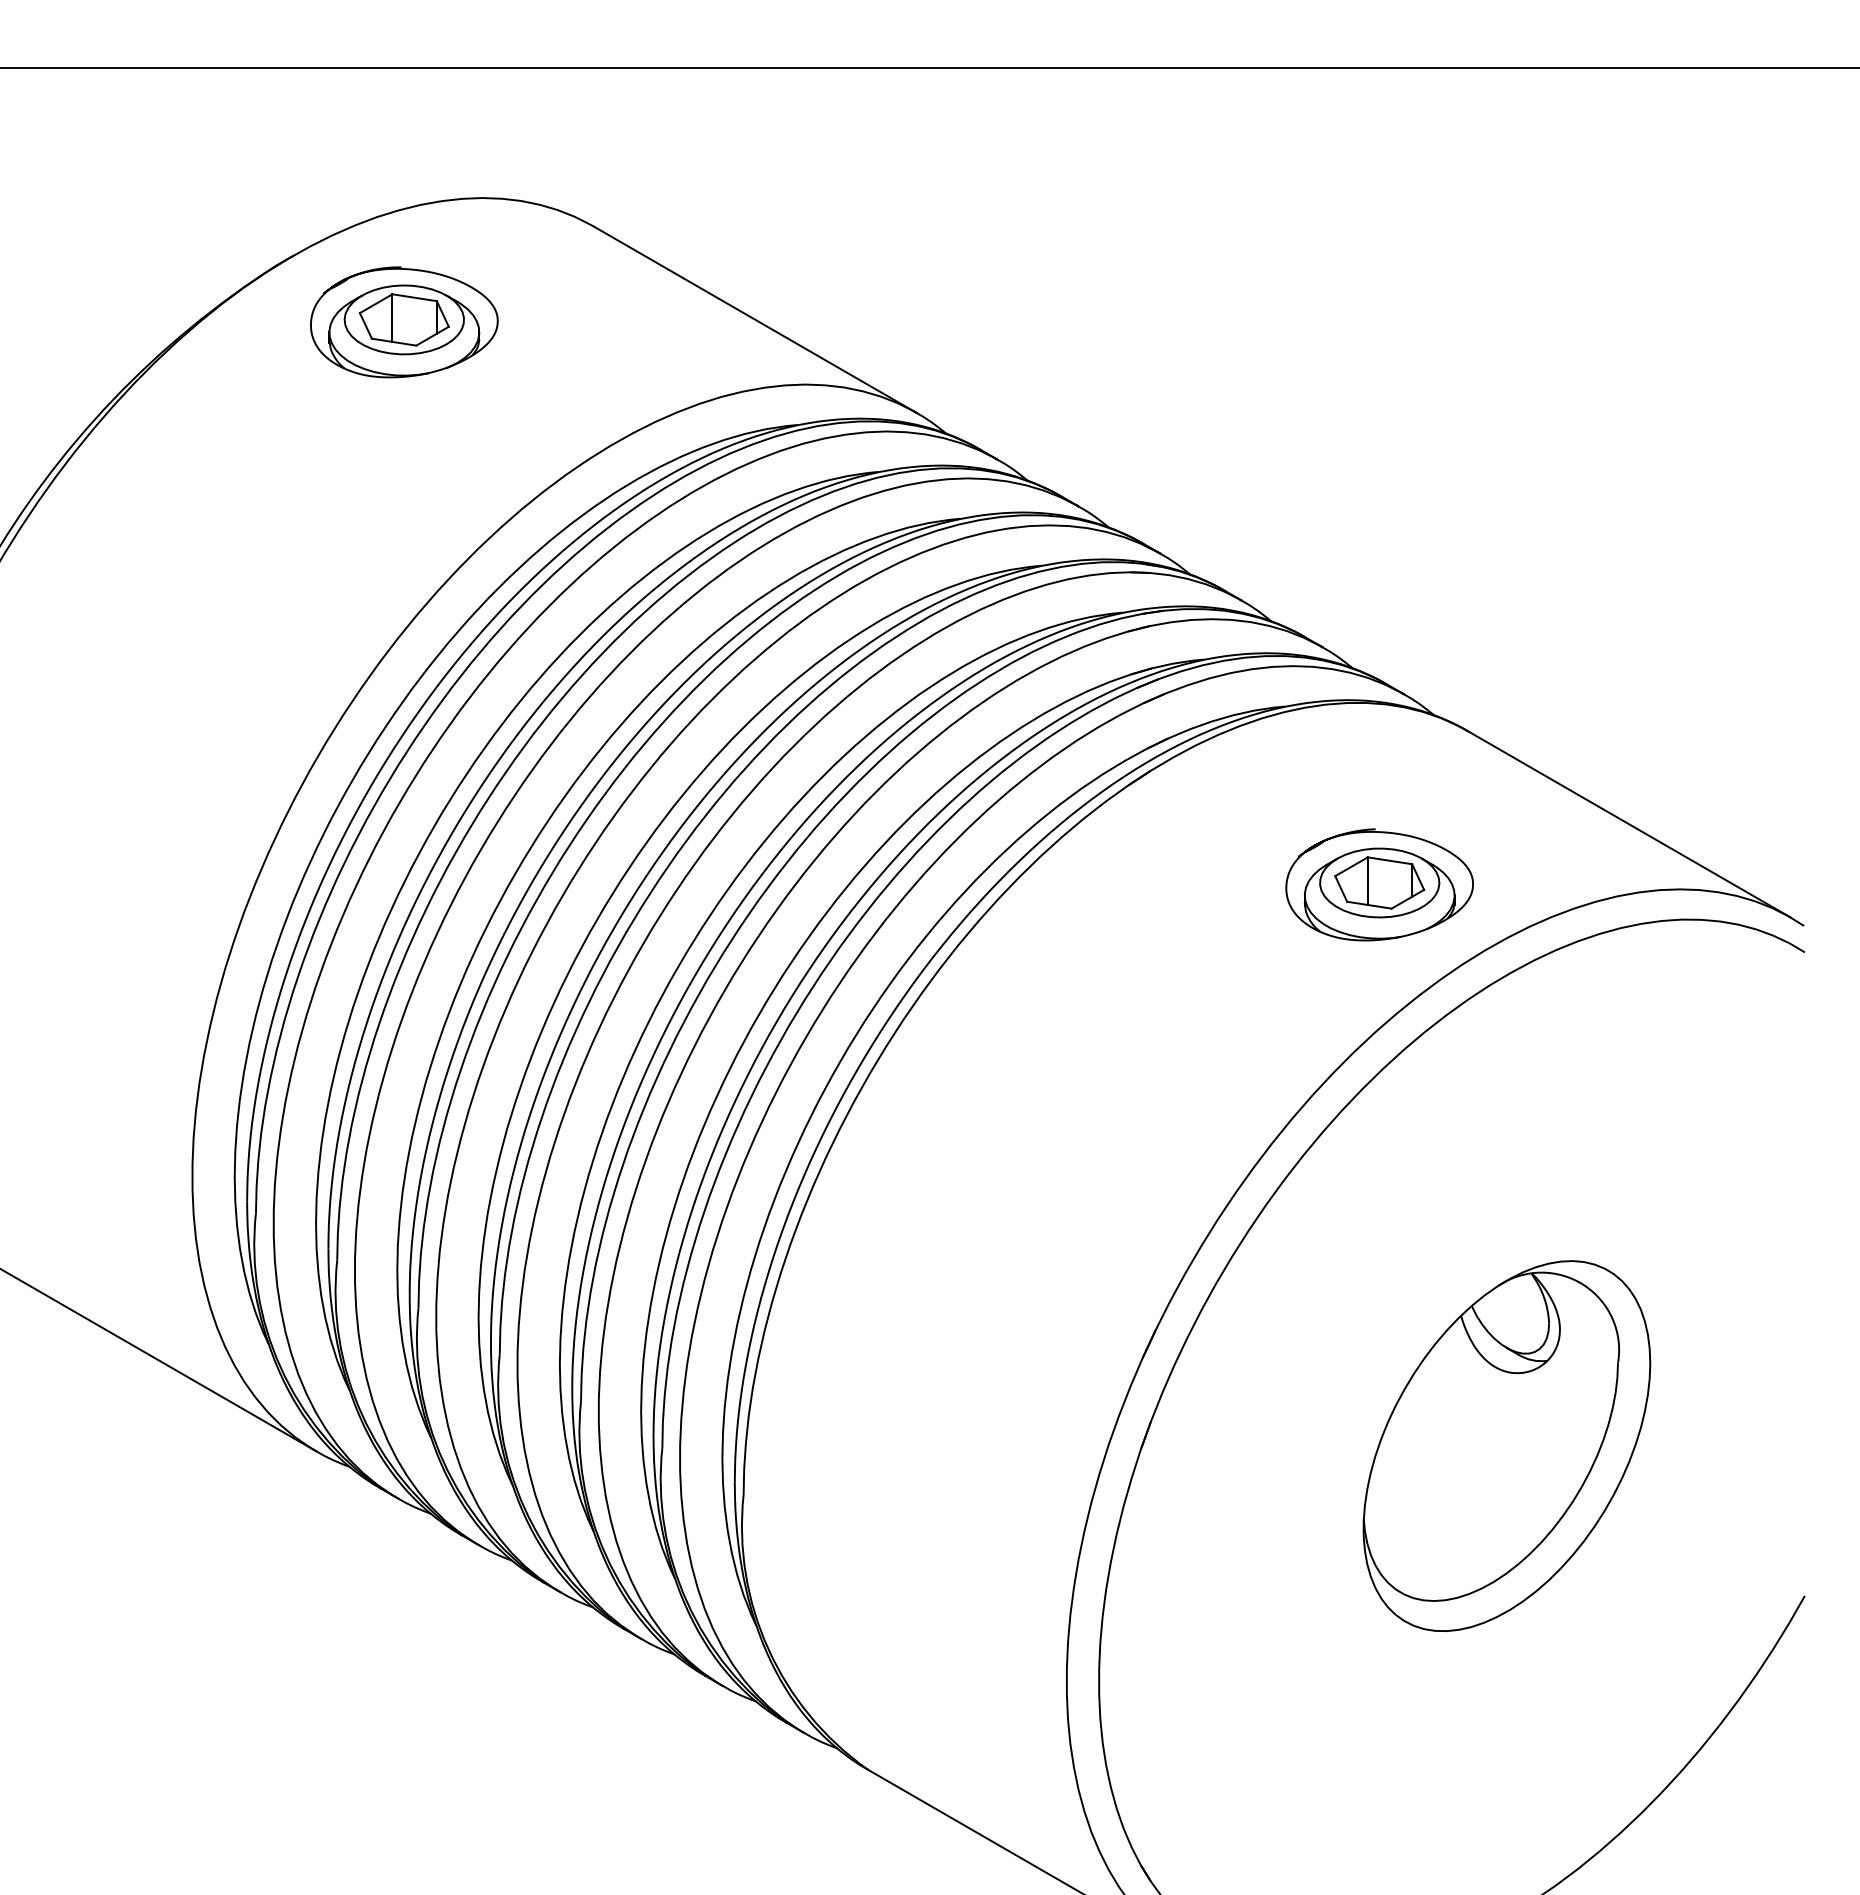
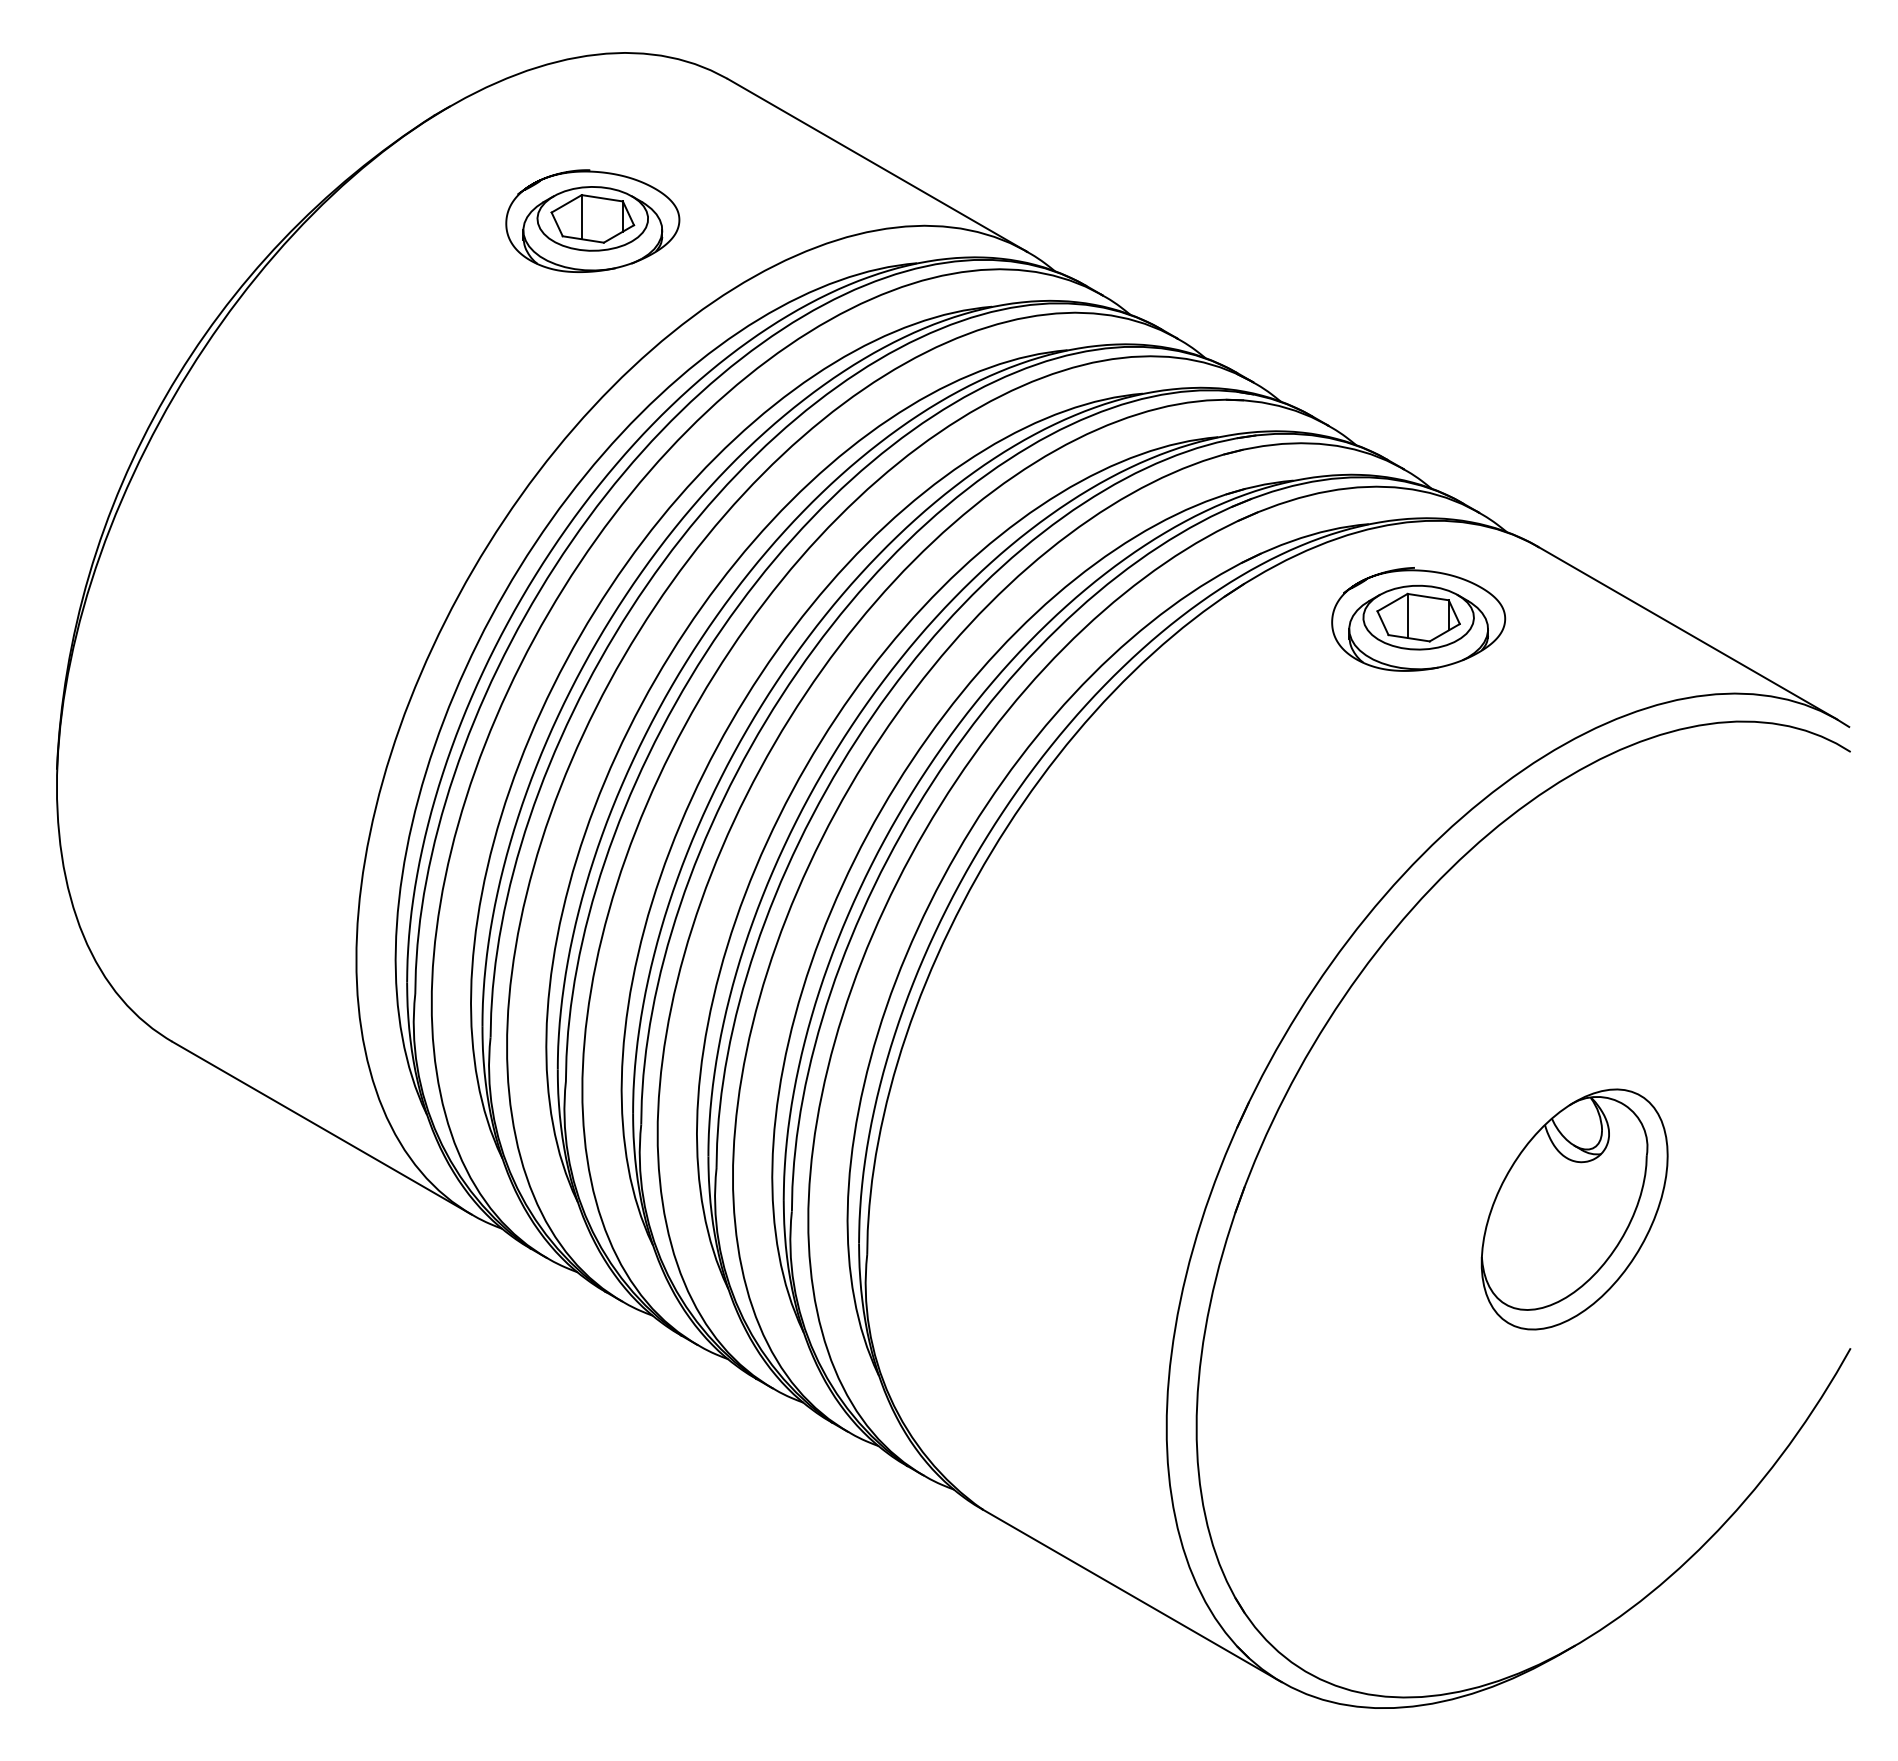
part: (404, 321) -> (592, 220), moved
part: (1379, 884) -> (1418, 619), moved
part: (1506, 1446) -> (1574, 1209), size x0.7

